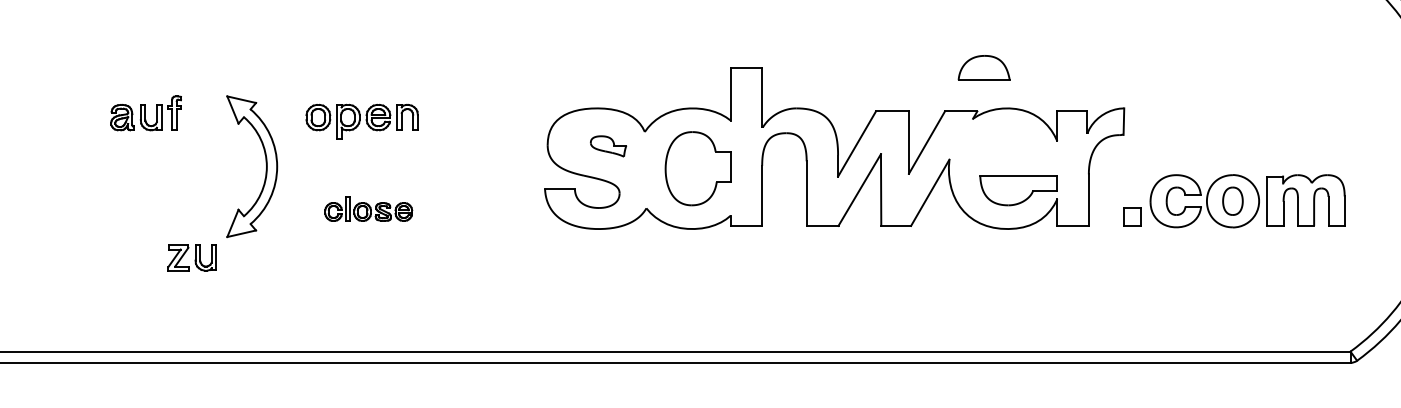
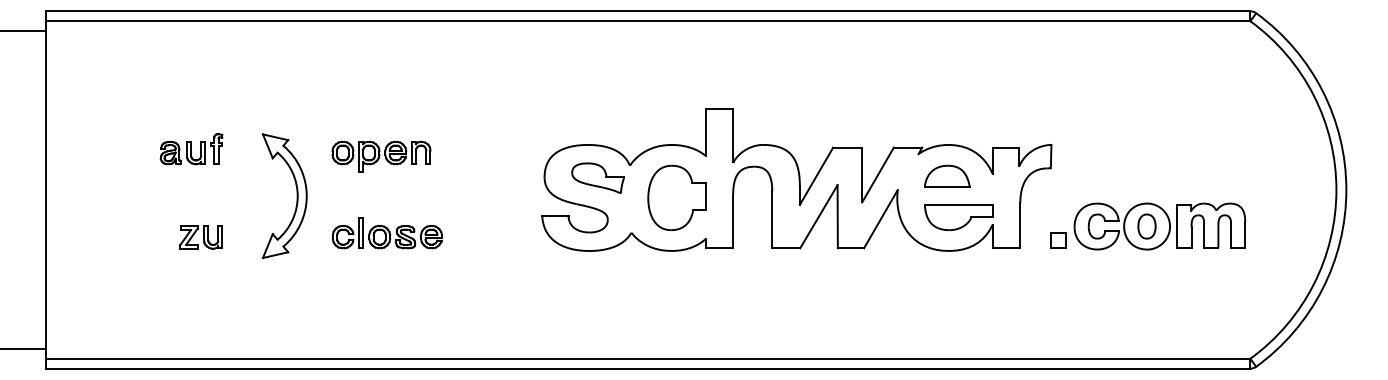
part: (984, 66) -> (947, 175), moved
part: (607, 146) -> (597, 178), size x1.67
part: (367, 209) -> (386, 233), size x1.43
part: (191, 258) -> (200, 237), moved

